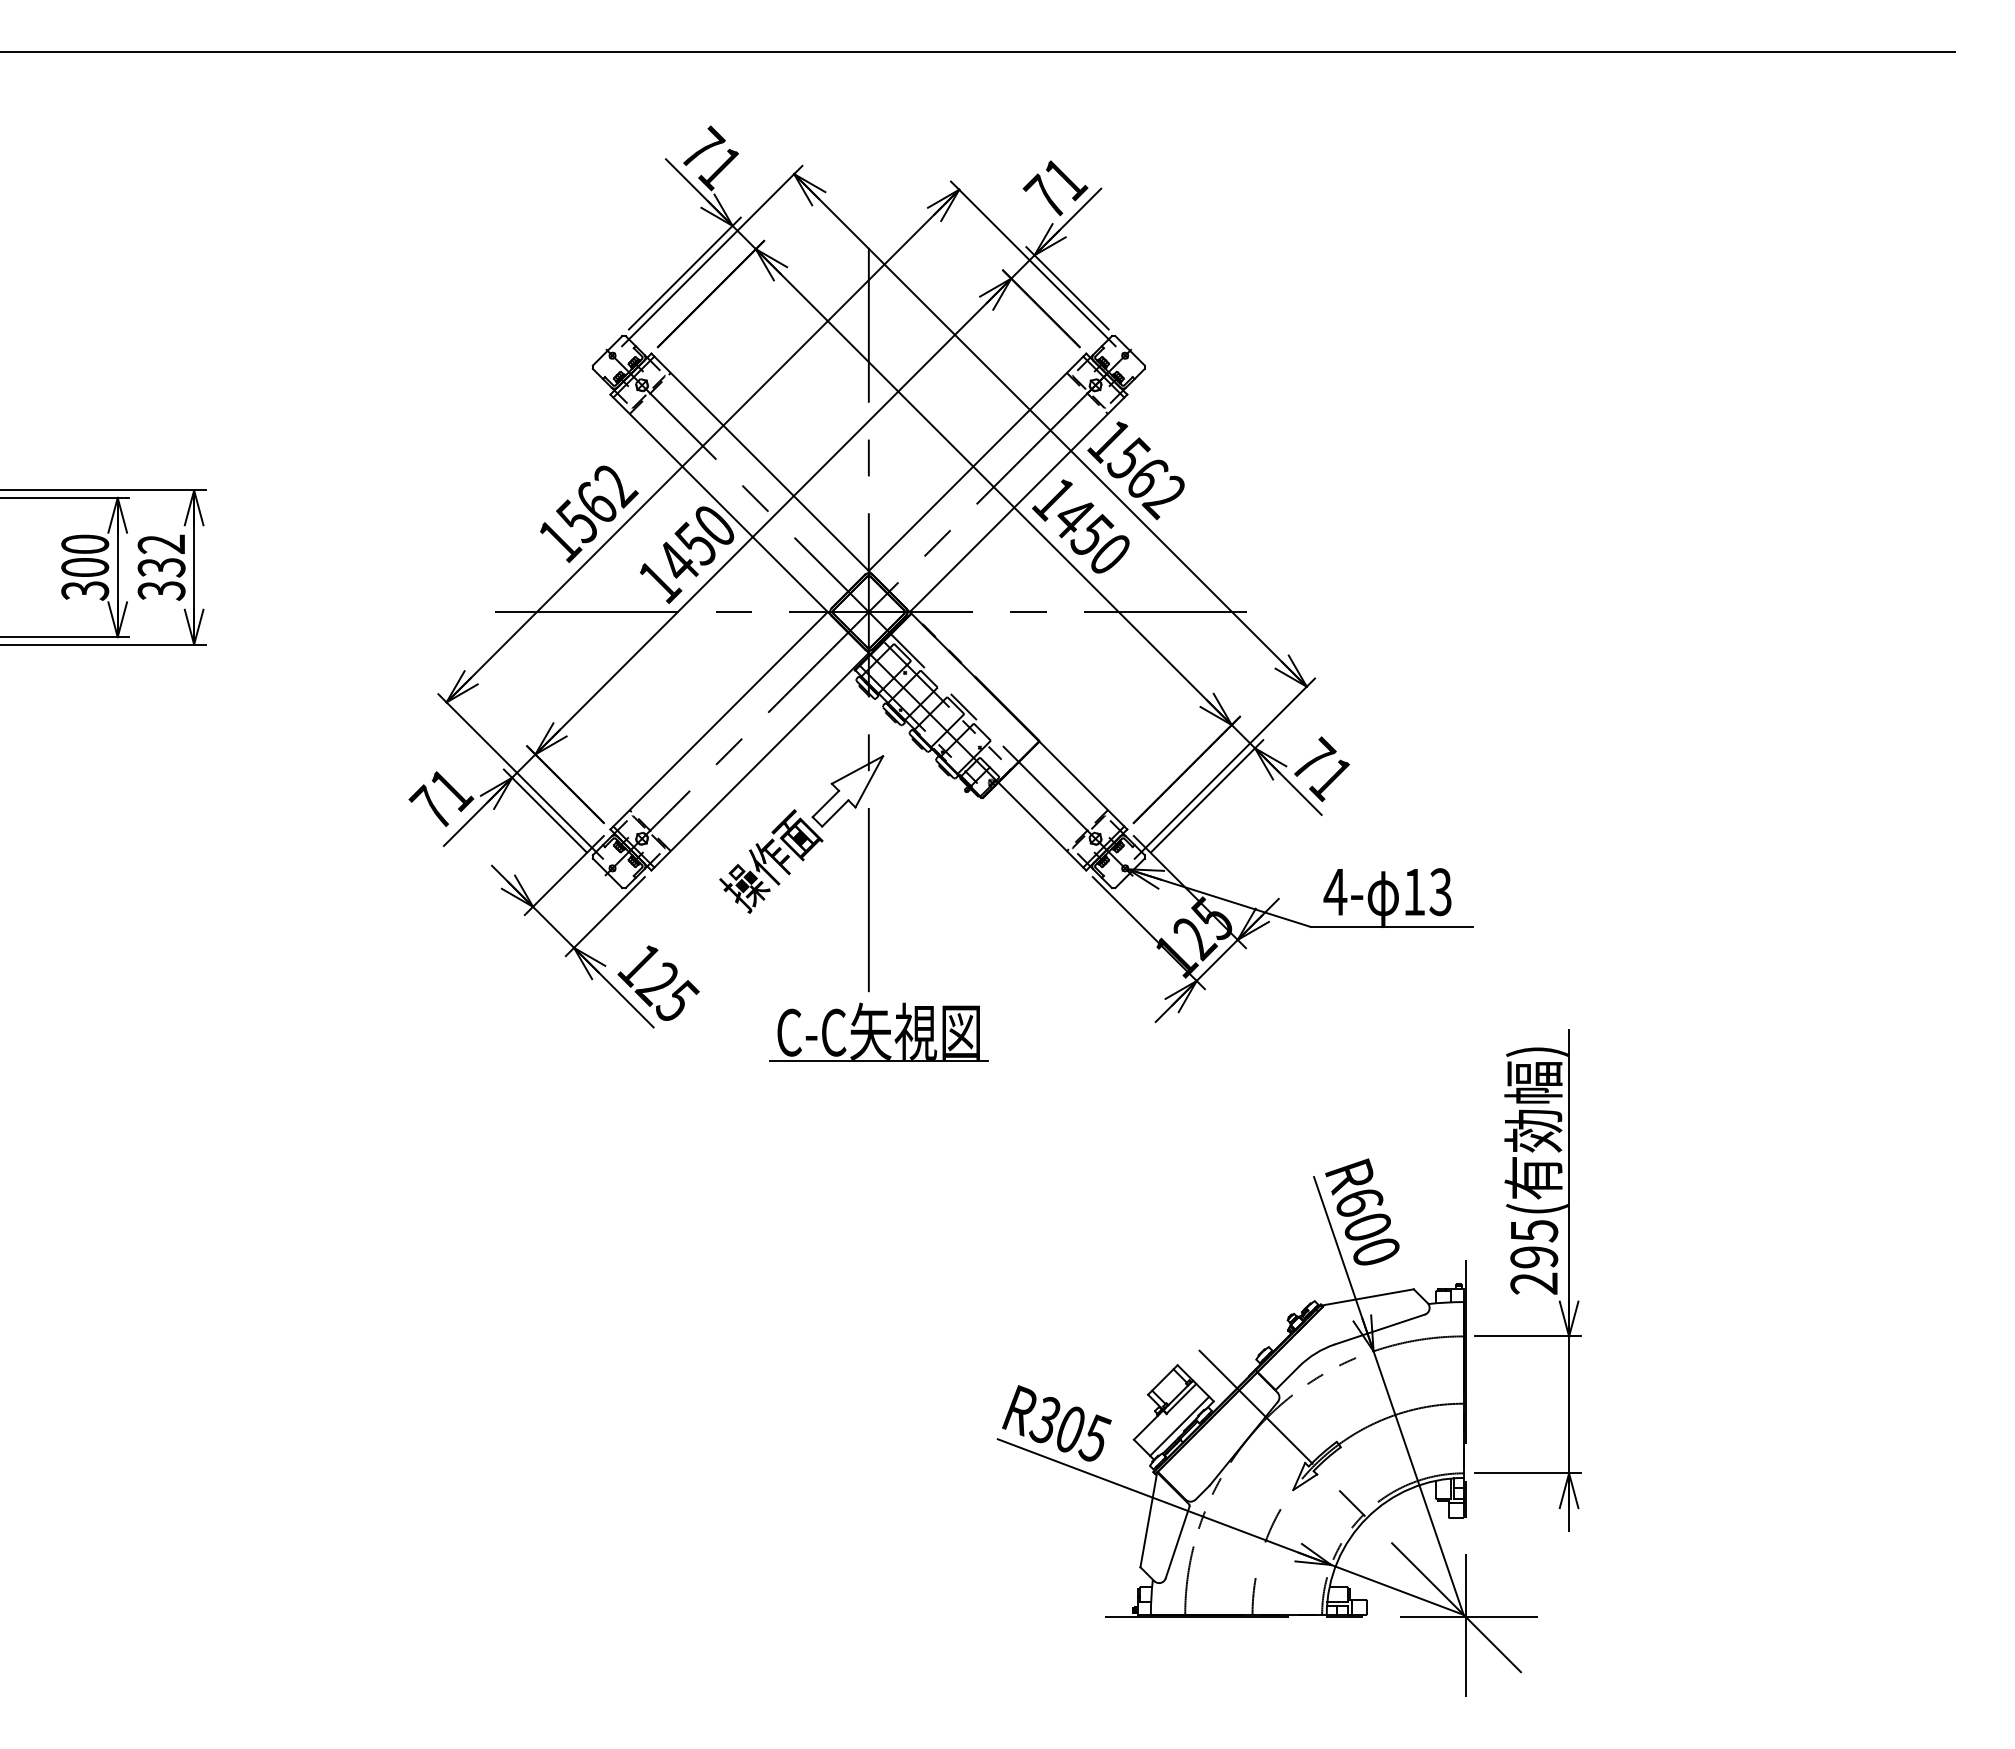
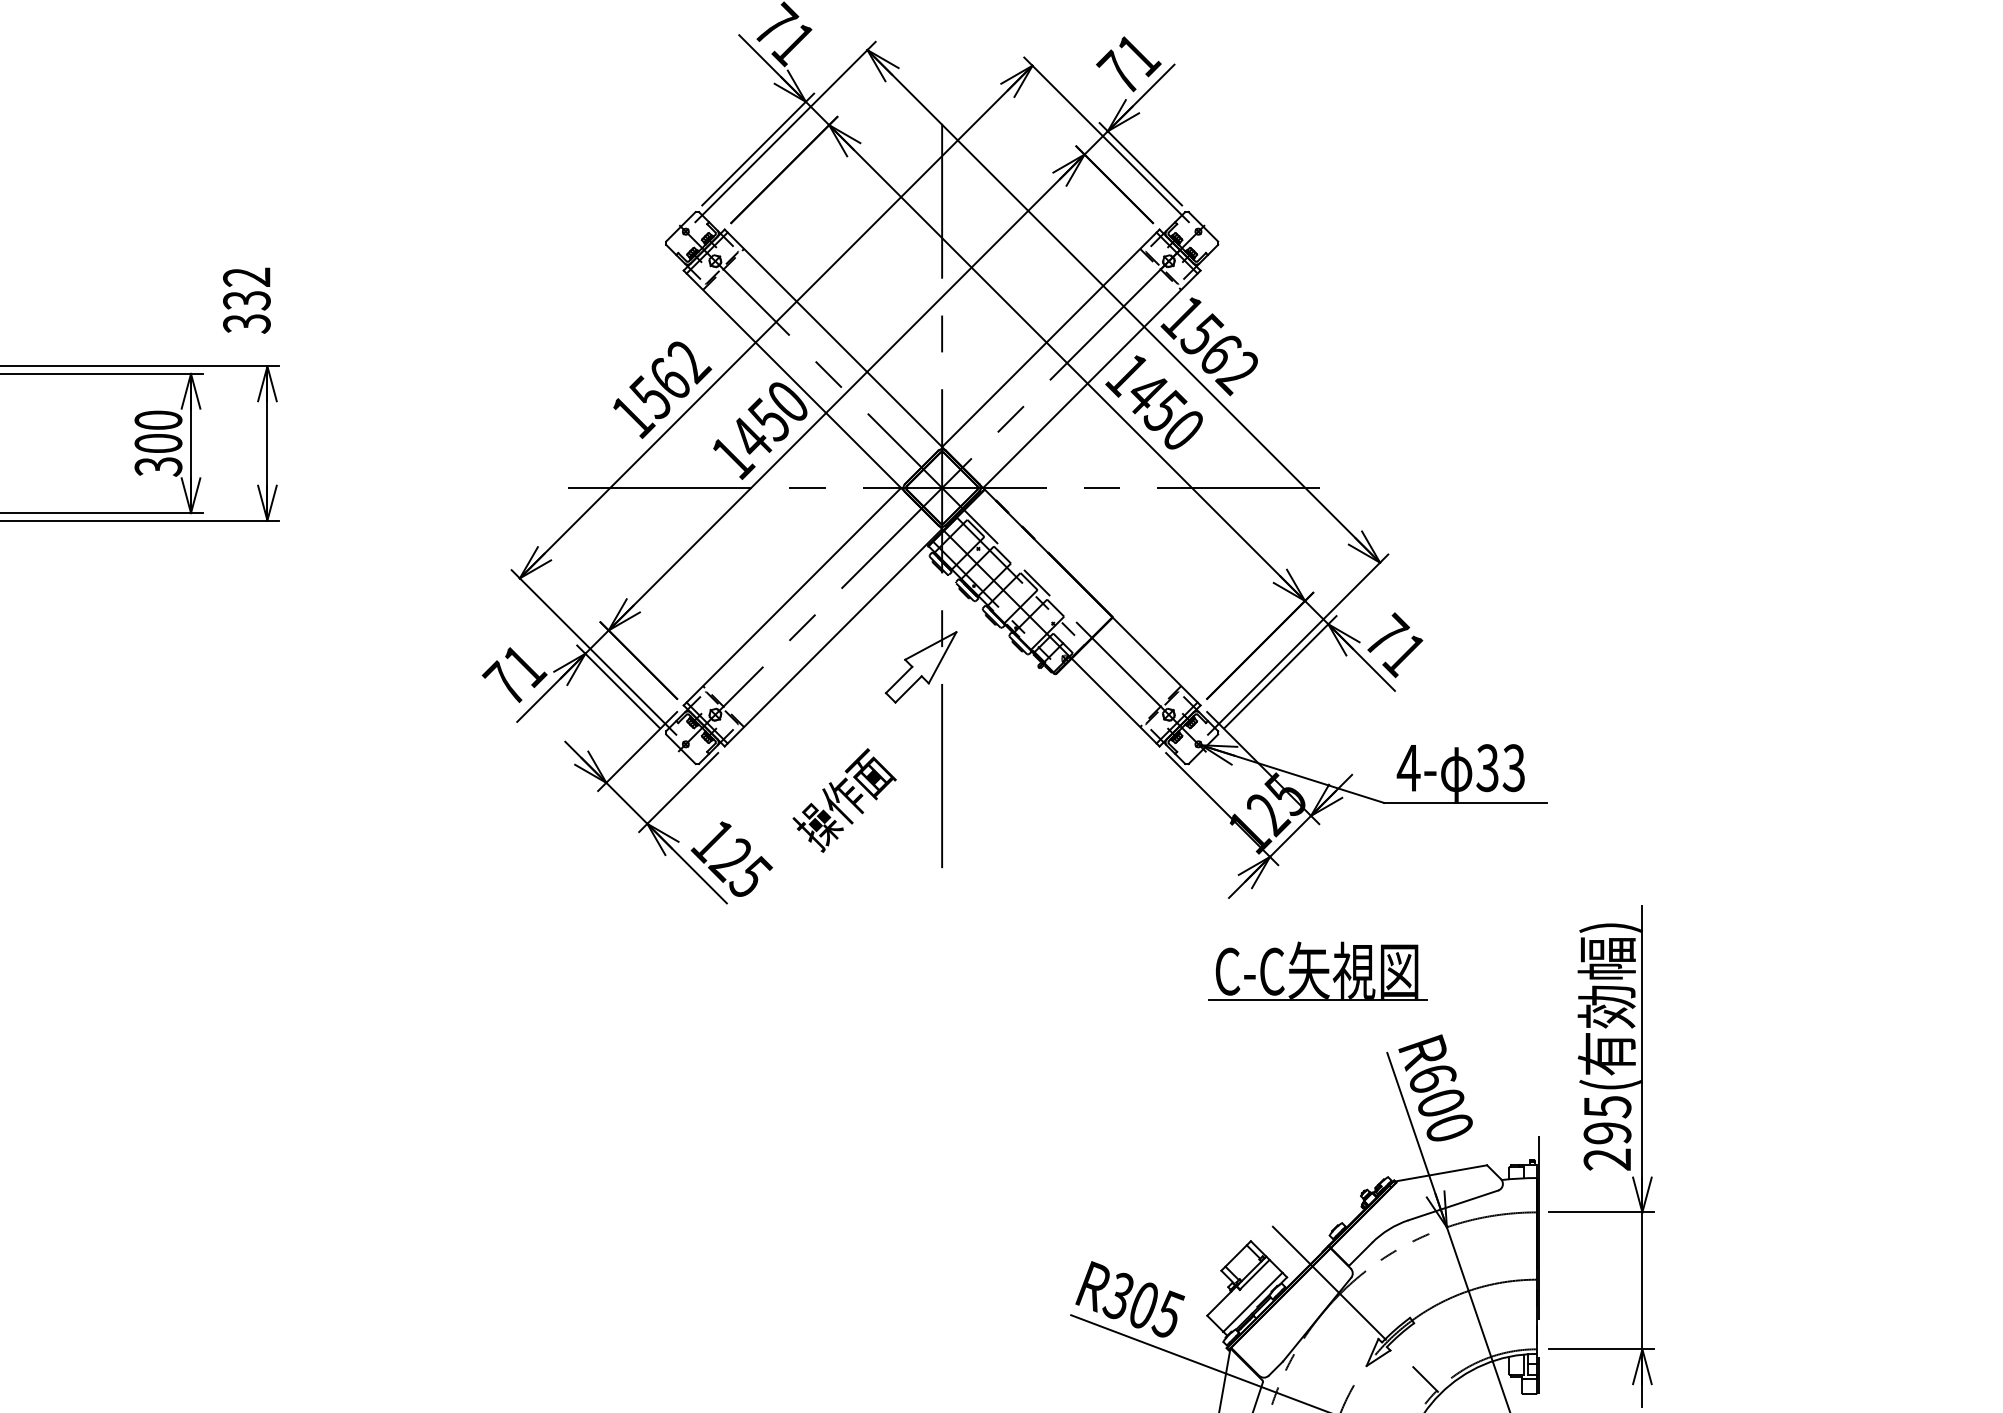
text: (161, 567) -> (246, 300), moved
text: (771, 861) -> (844, 800), moved
text: (1414, 892) -> (1487, 768), 13 -> 33
part: (878, 1031) -> (1316, 970), moved

